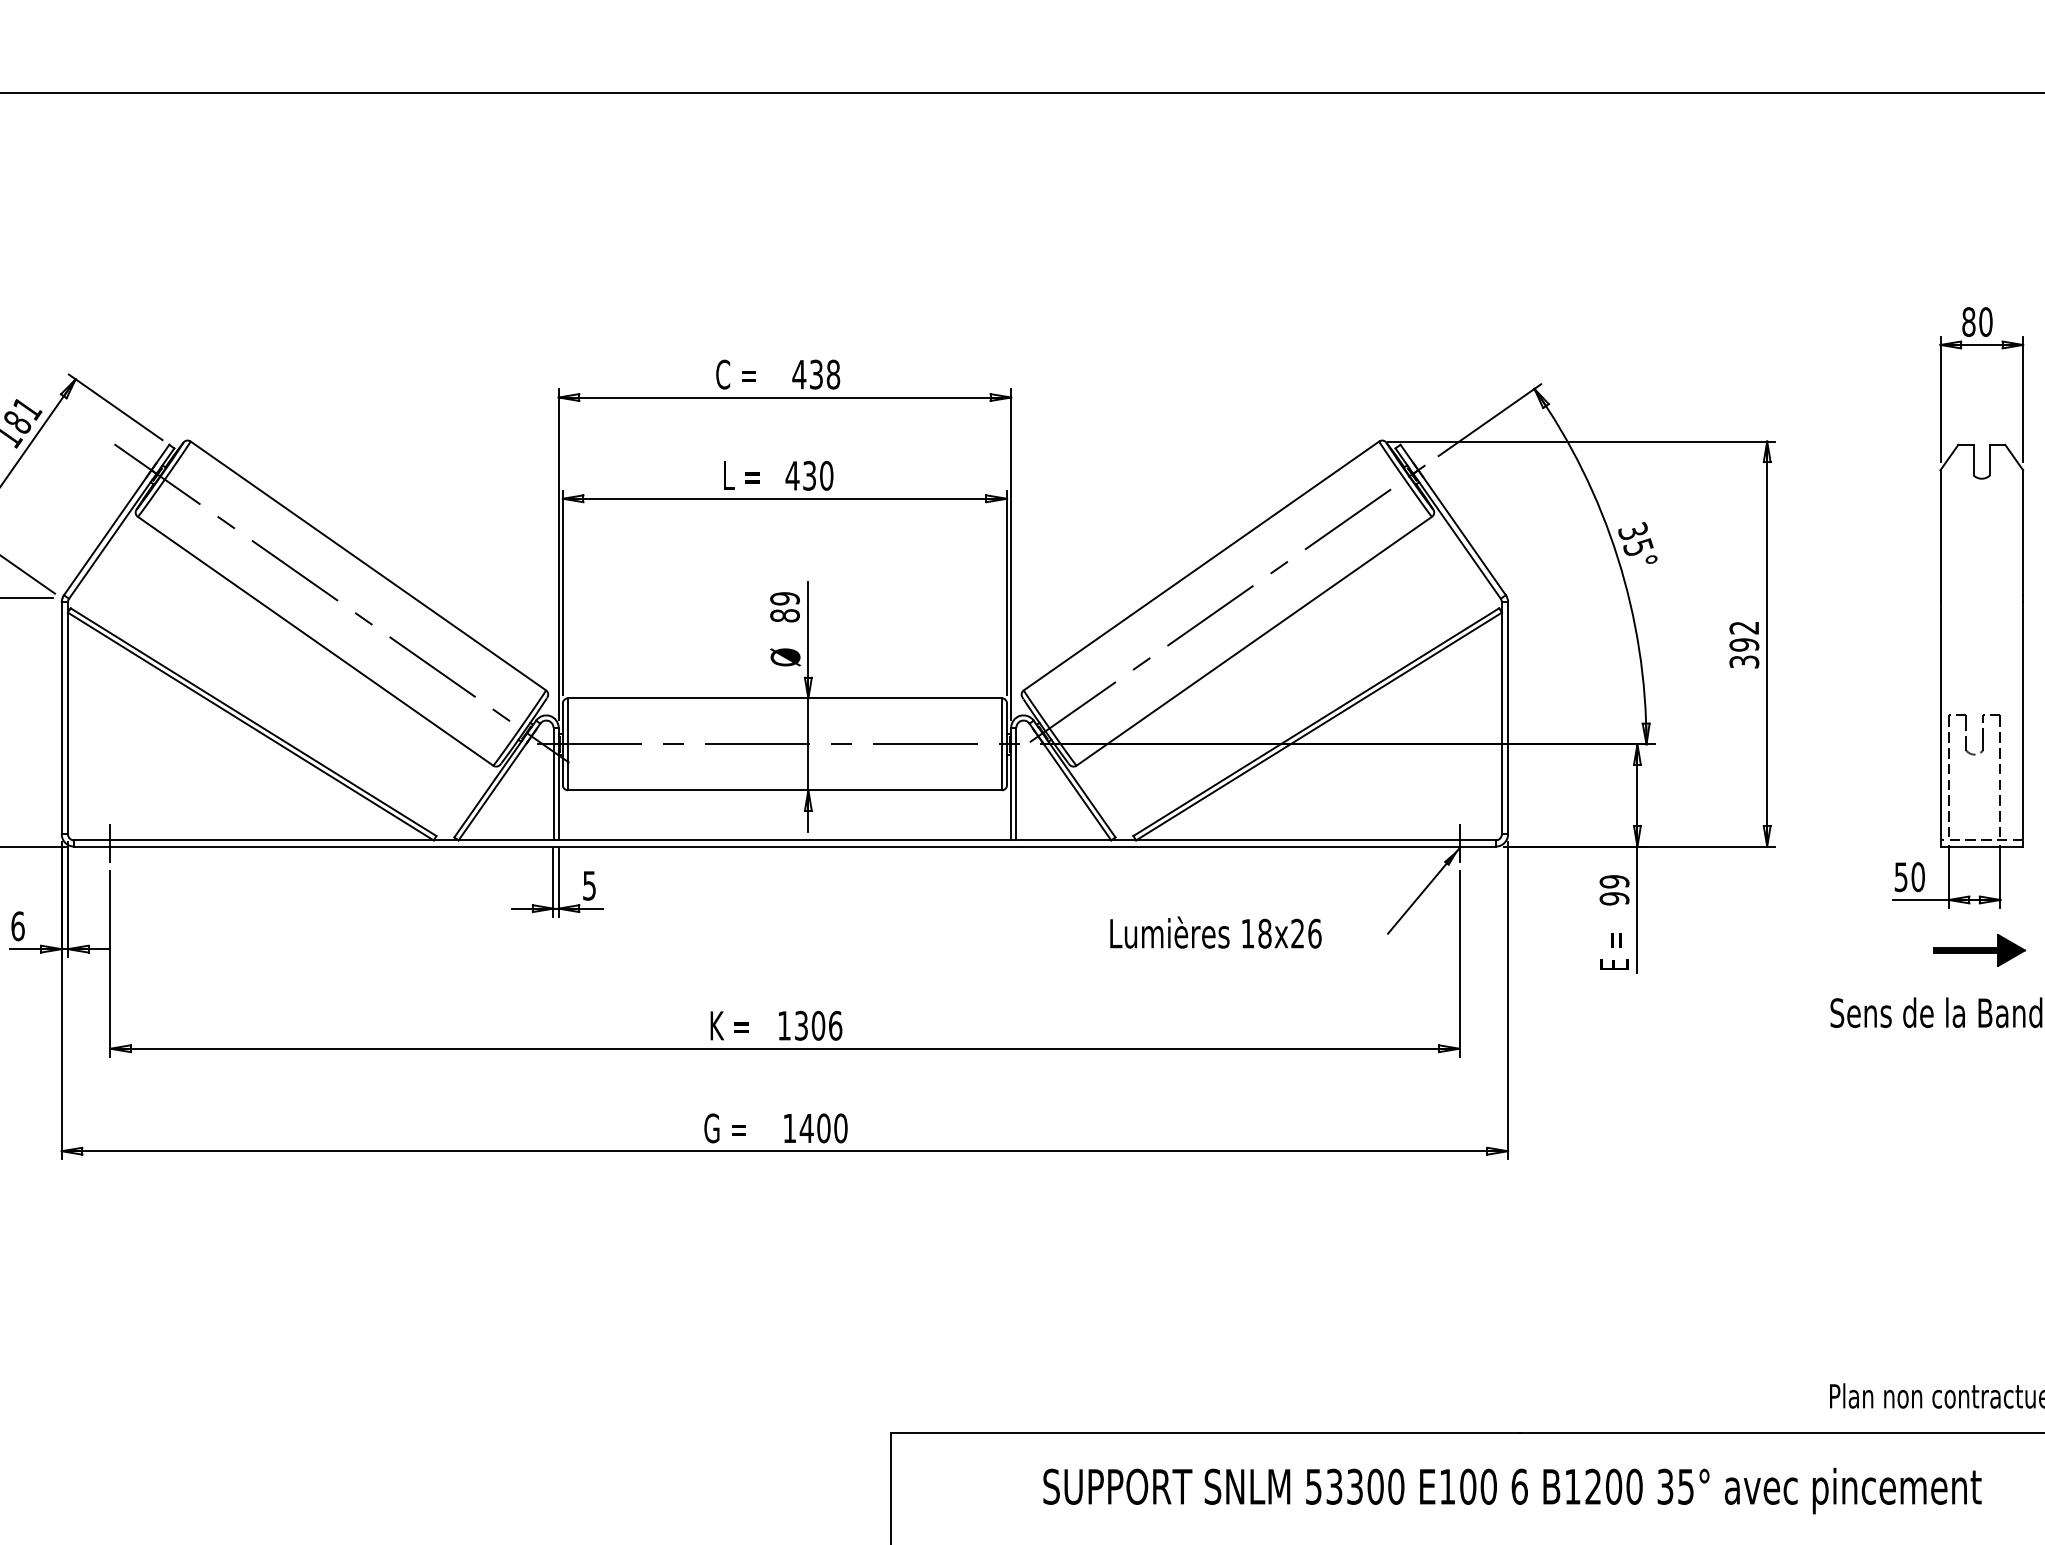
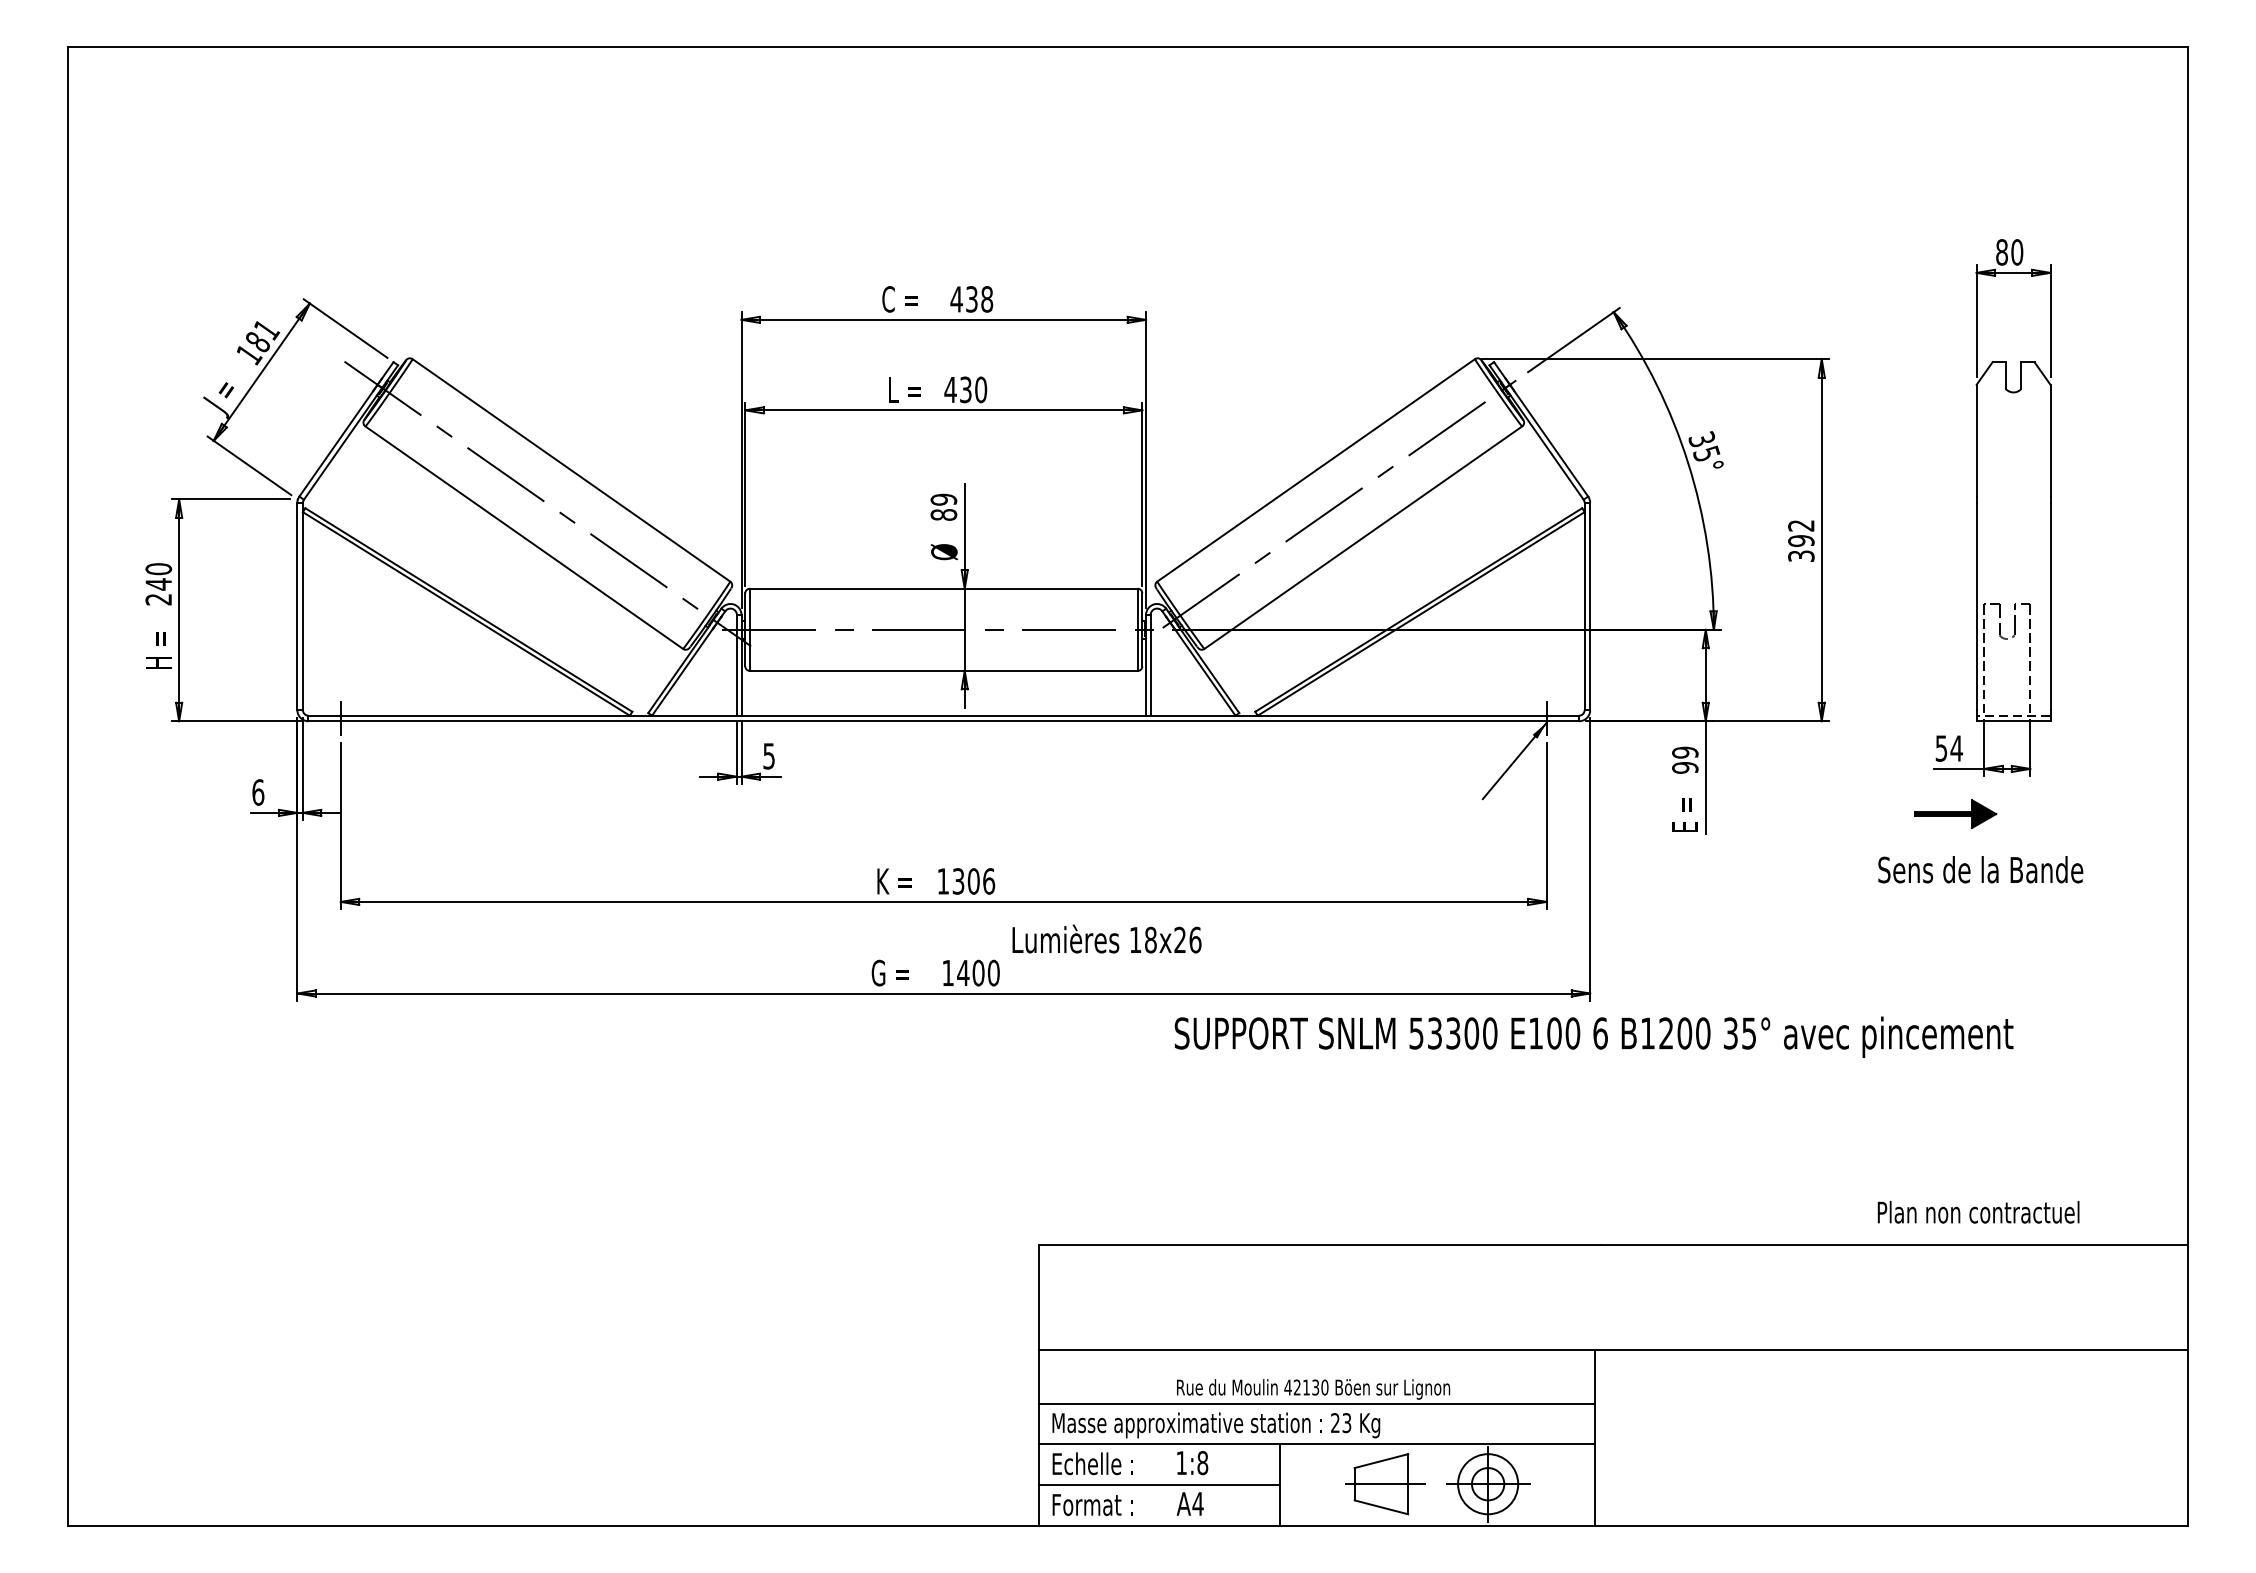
text: (1917, 877) -> (1956, 748), 50 -> 54
text: (1215, 931) -> (1106, 938), moved
part: (1979, 949) -> (1955, 813), moved
text: (1511, 1490) -> (1593, 1036), moved

